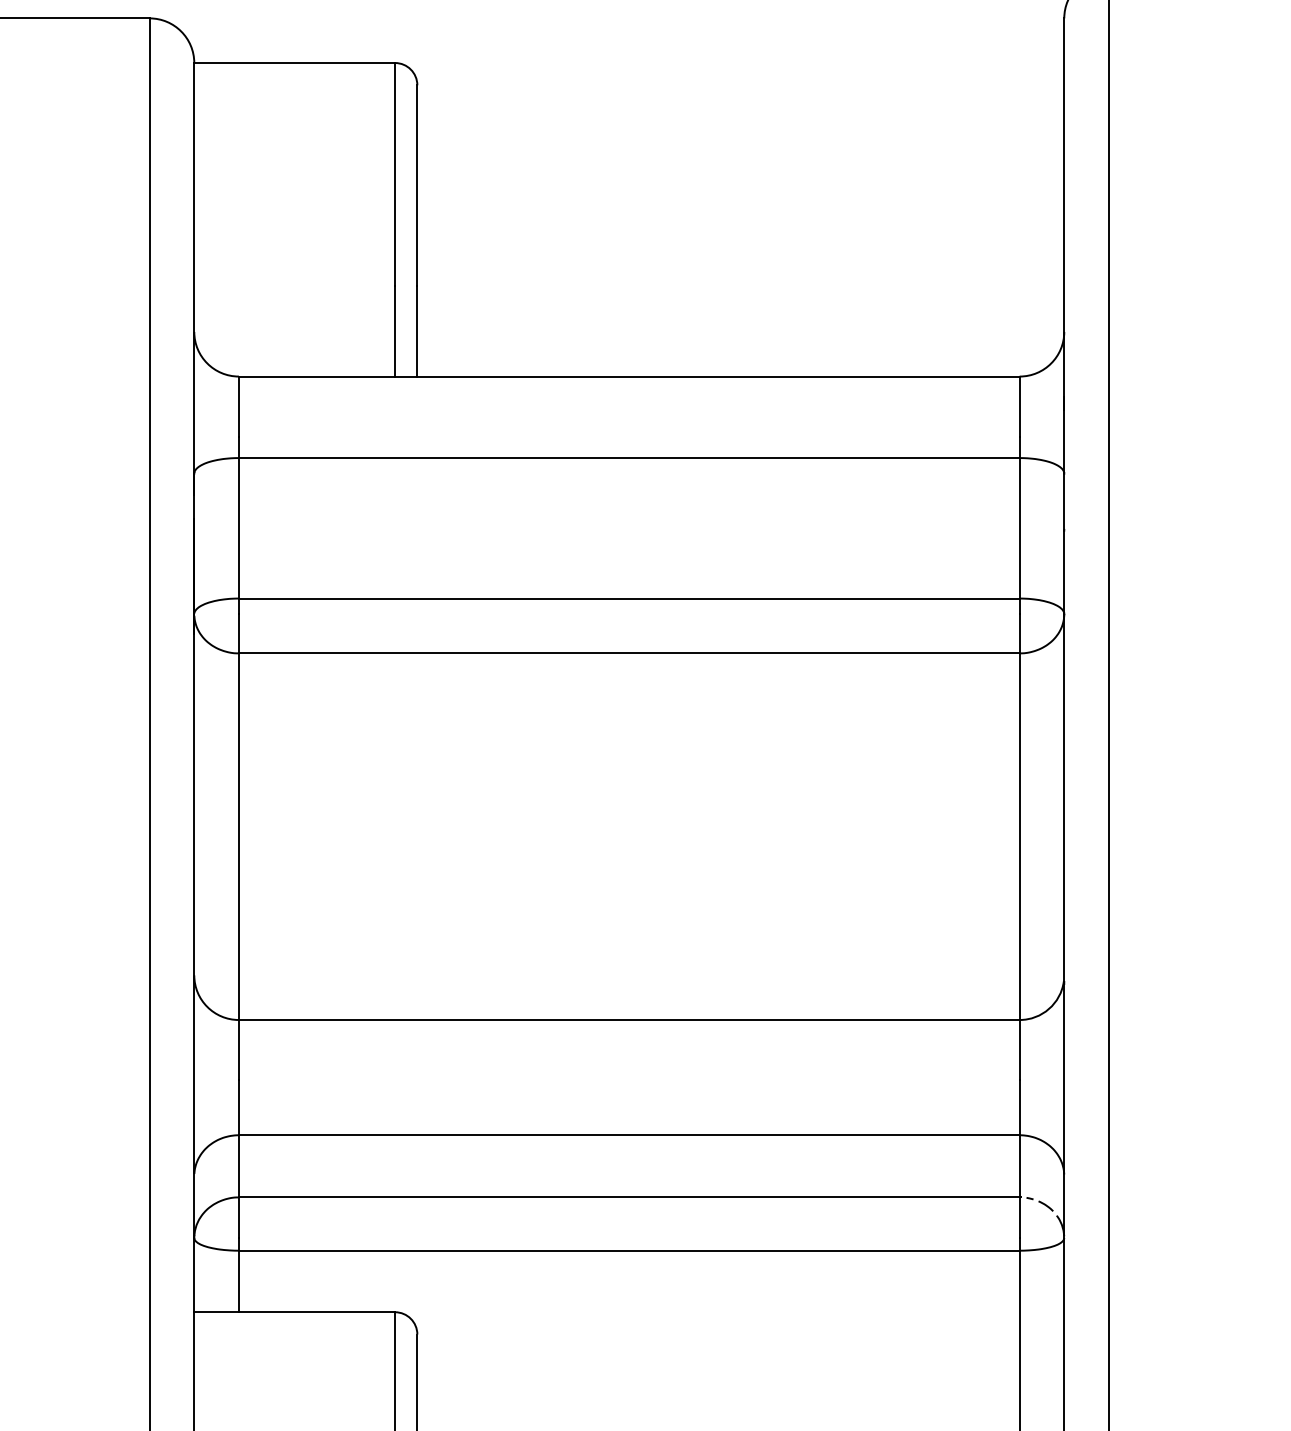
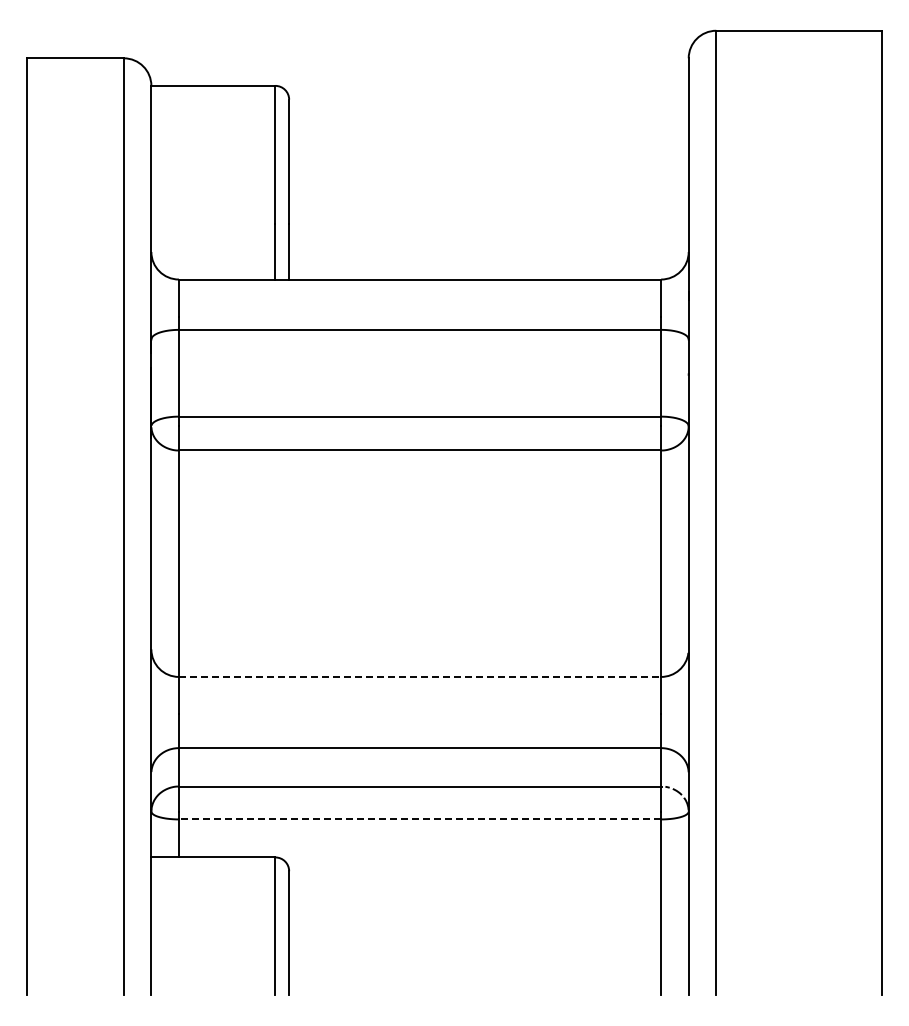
line: (630, 1019) -> (420, 676), solid -> dashed
line: (628, 1250) -> (419, 819), solid -> dashed

